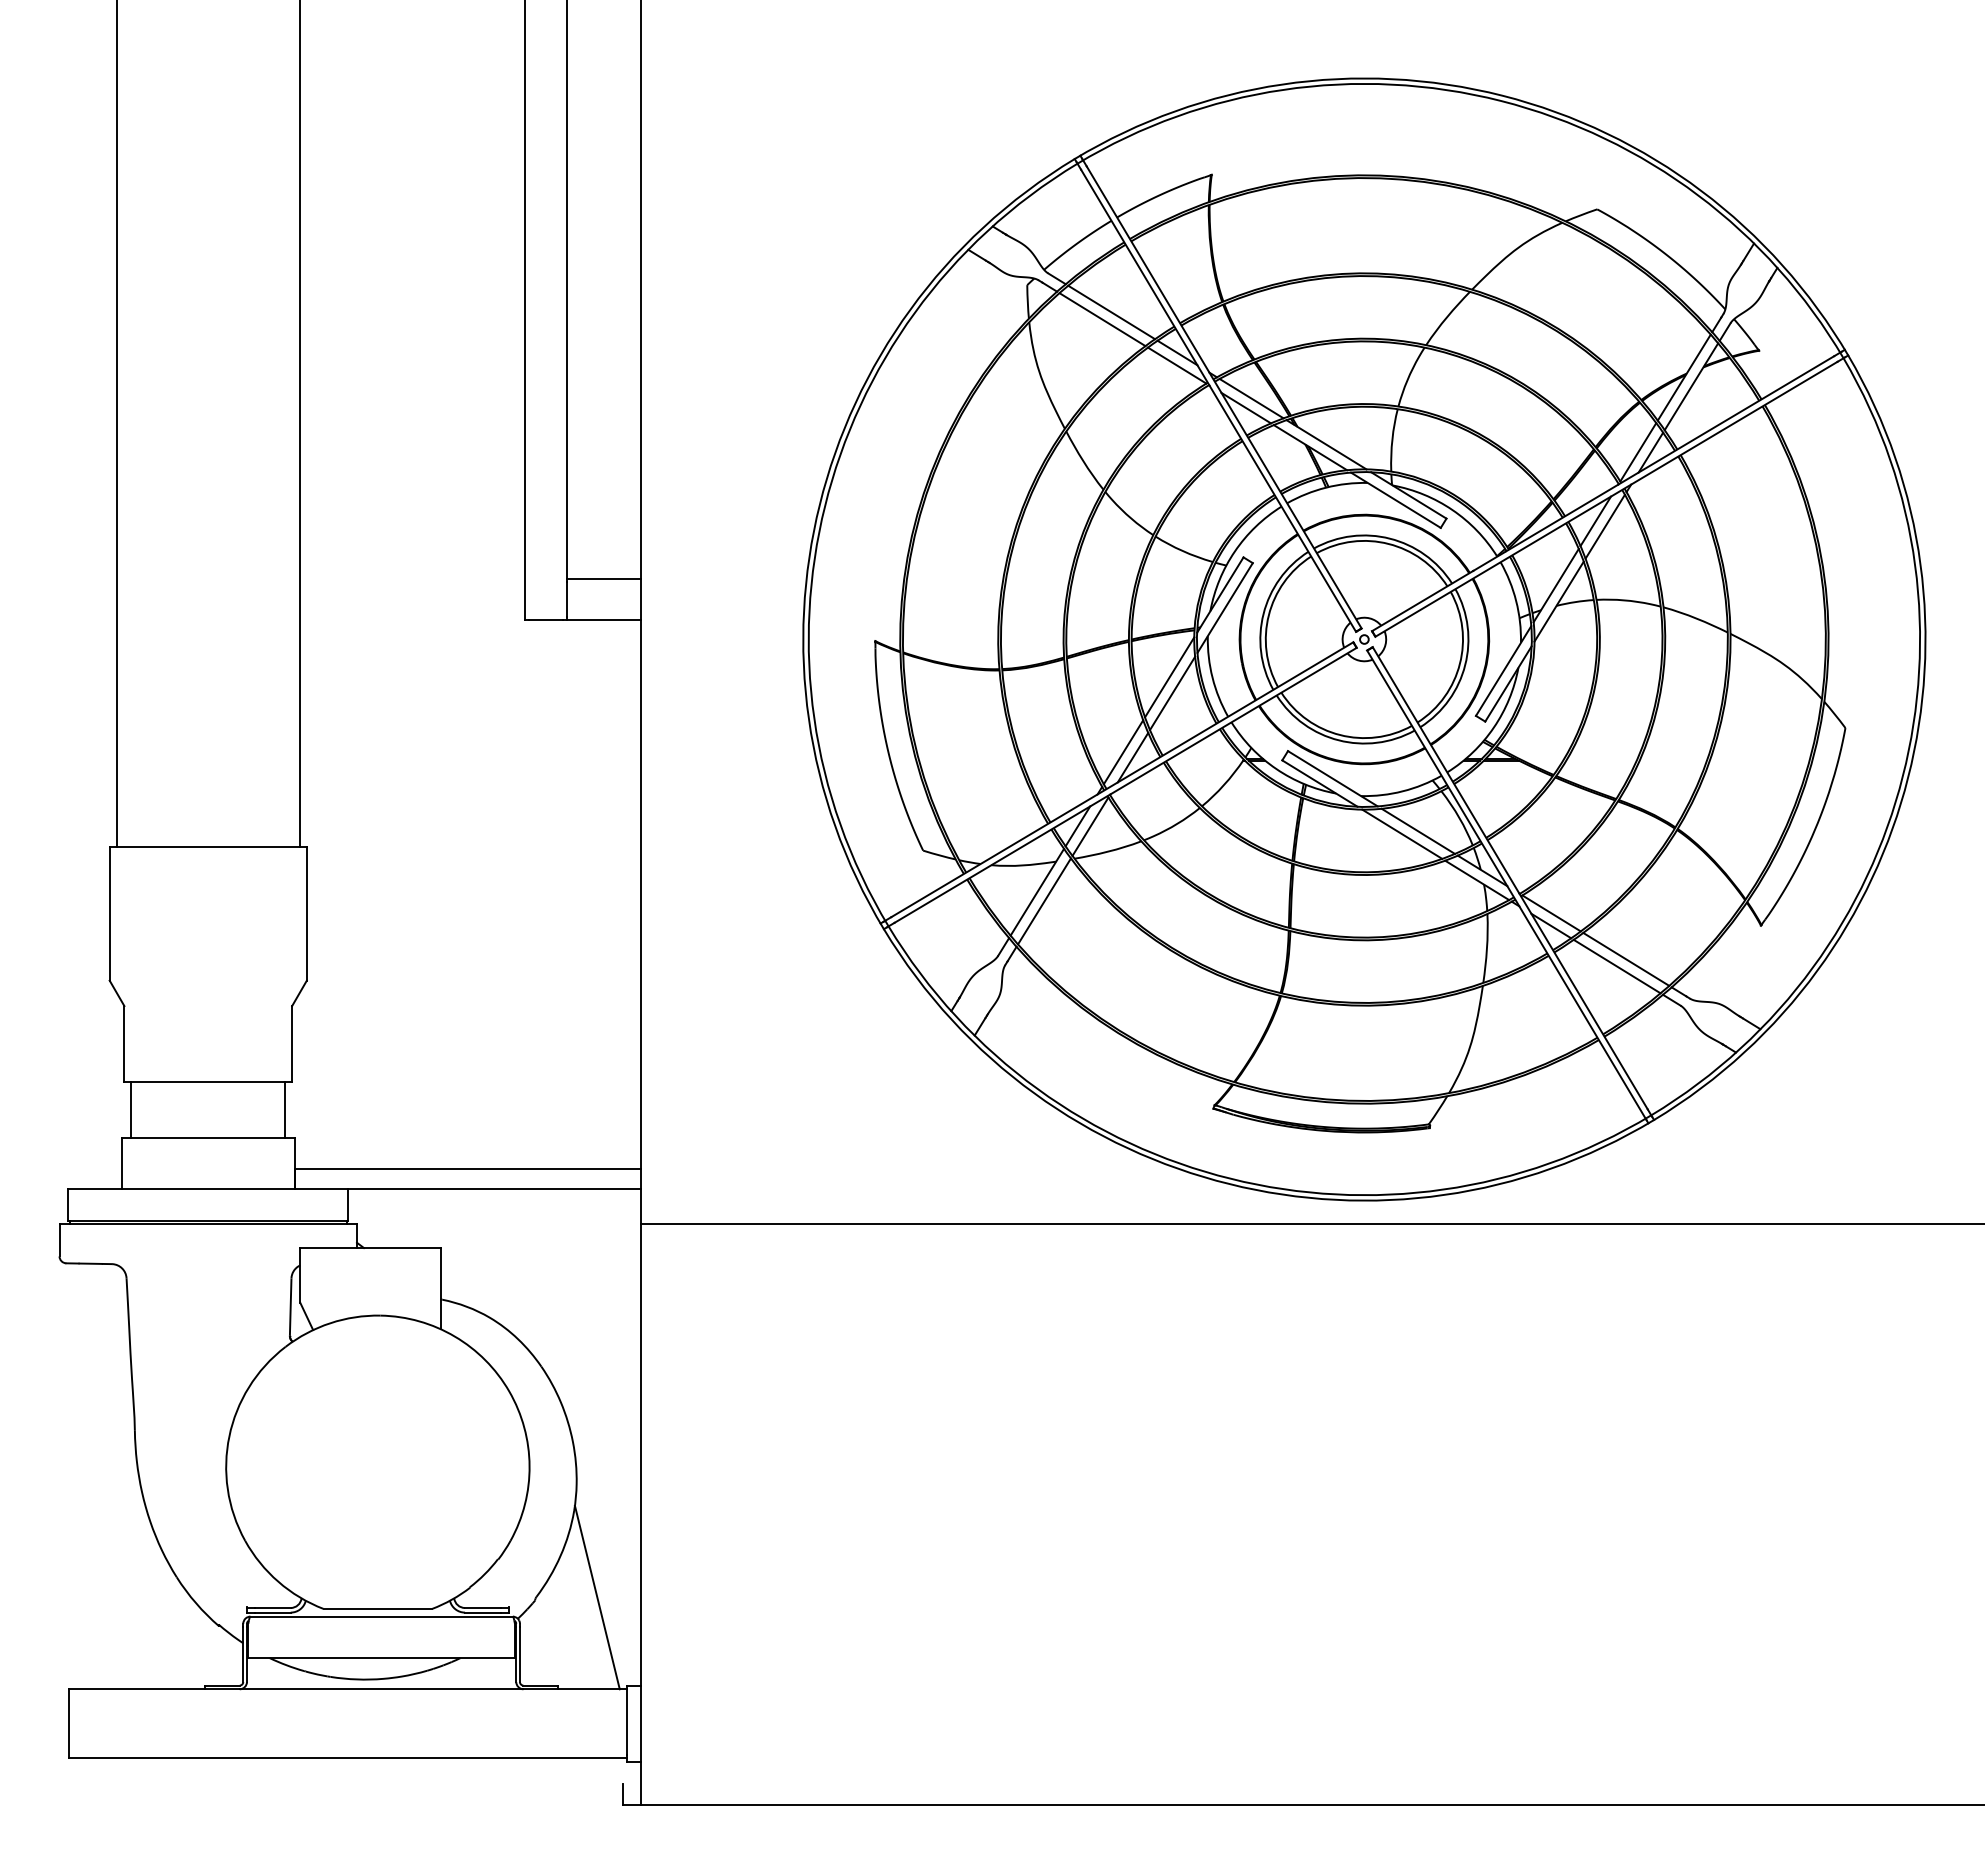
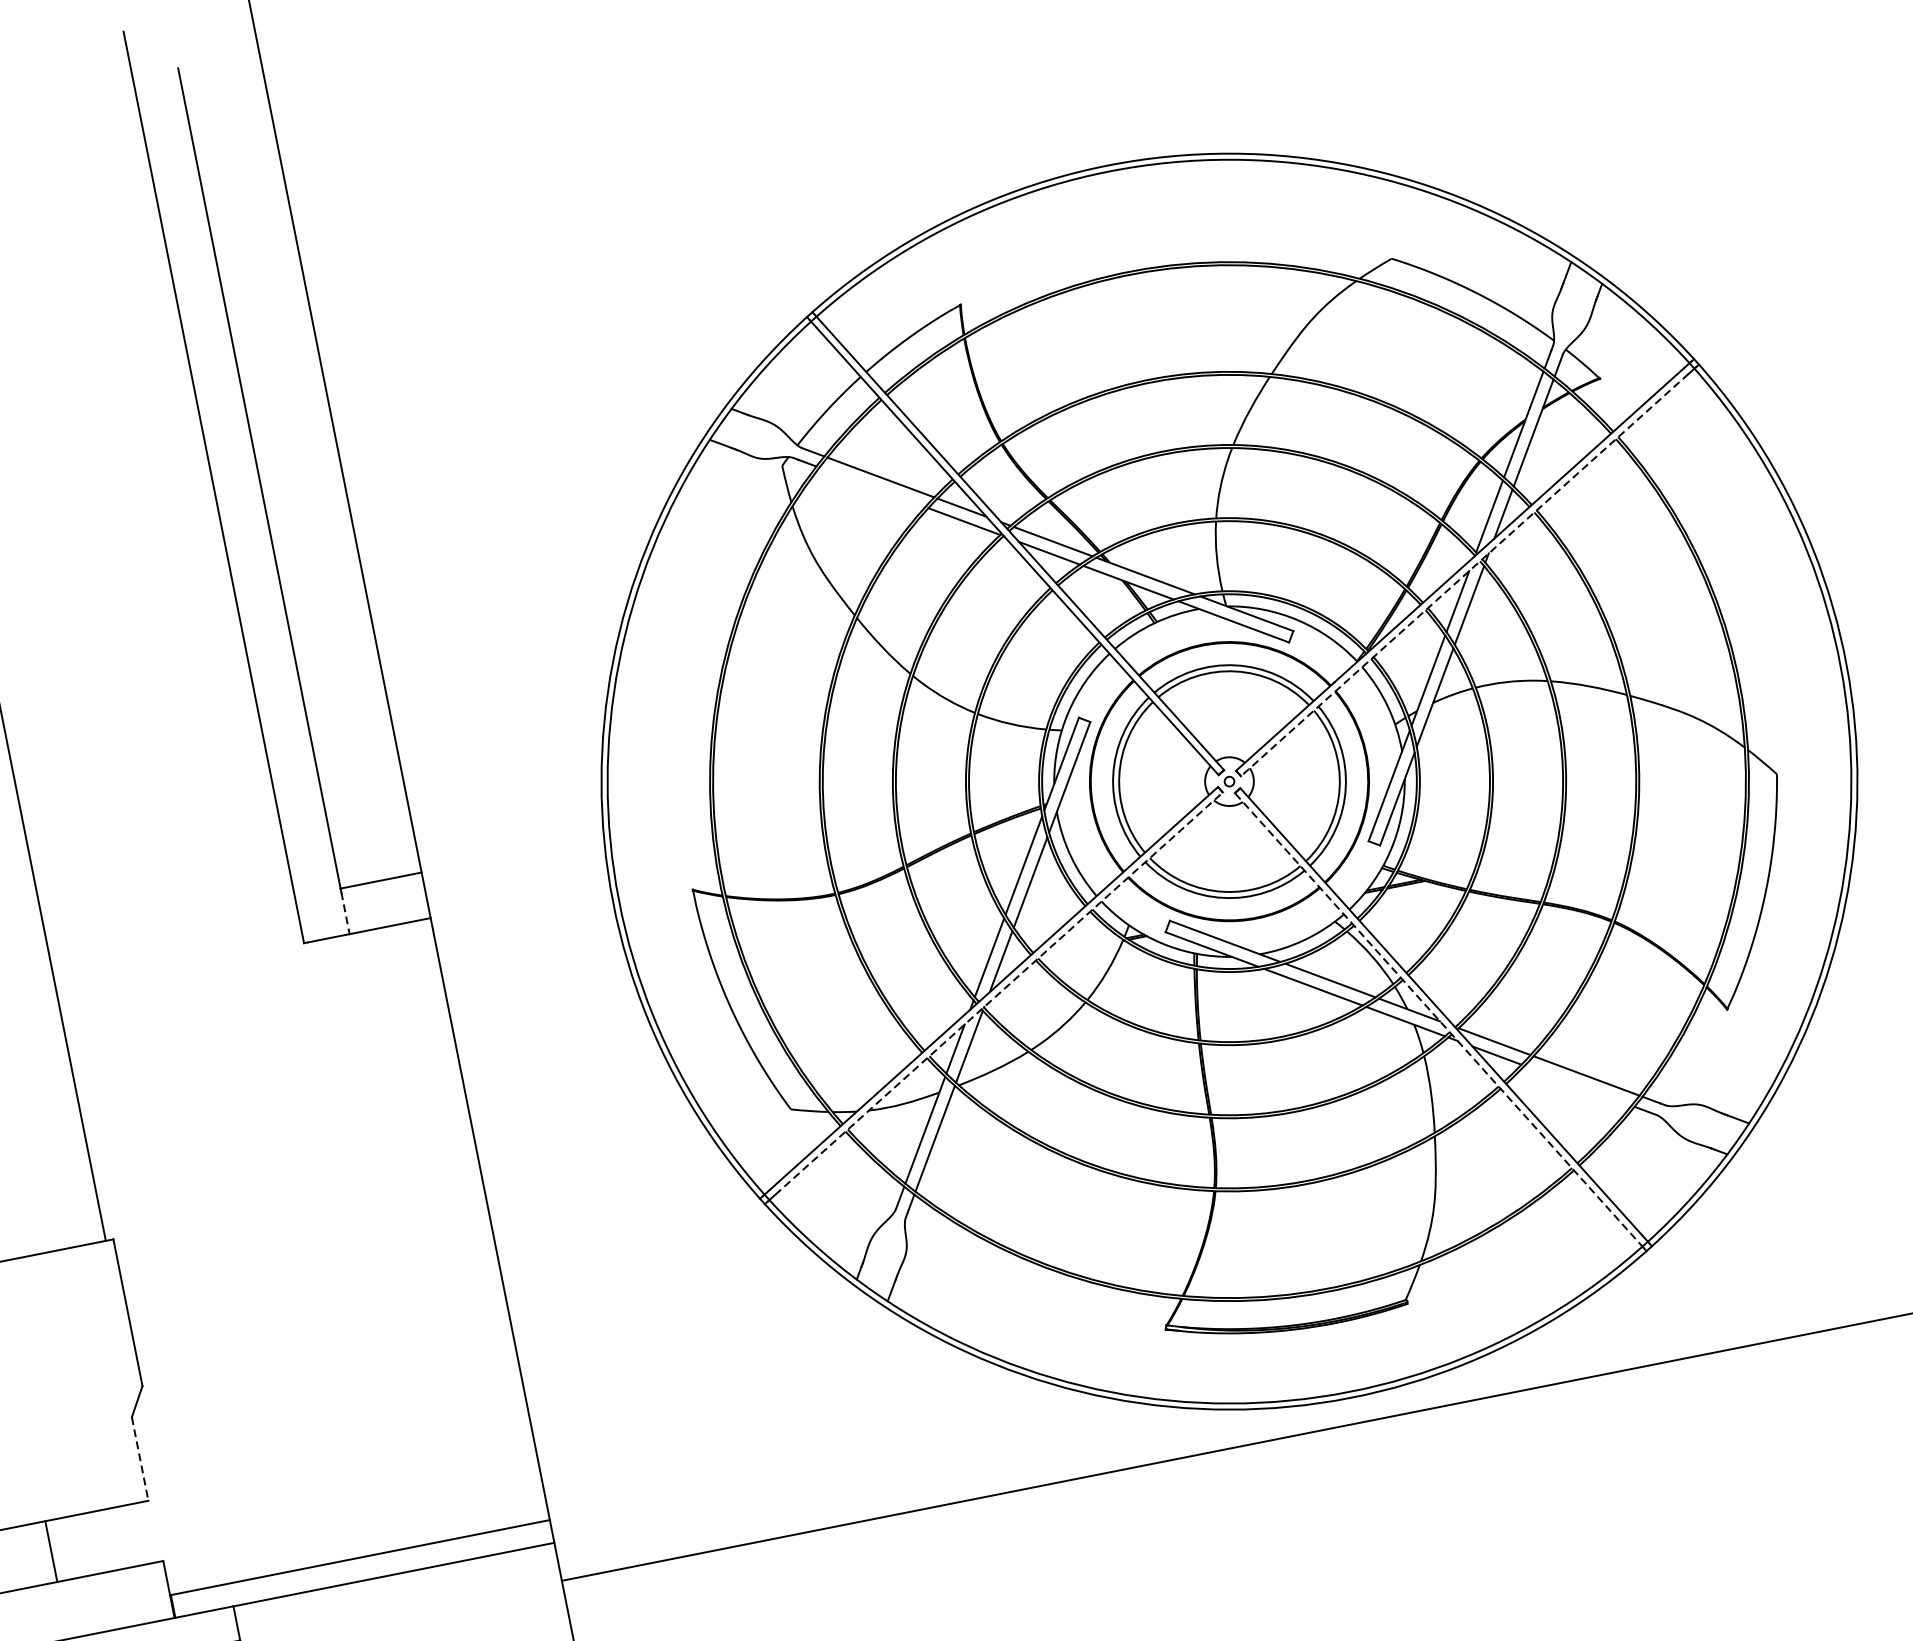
line: (1102, 319) -> (872, 487), removed
line: (1606, 499) -> (1464, 575), solid -> dashed
line: (566, 600) -> (344, 912), solid -> dashed
line: (1125, 785) -> (998, 993), solid -> dashed
line: (1506, 884) -> (1438, 1019), solid -> dashed
line: (1616, 966) -> (1577, 1085), removed
line: (292, 1044) -> (140, 1459), solid -> dashed
line: (285, 1109) -> (51, 1551), moved

